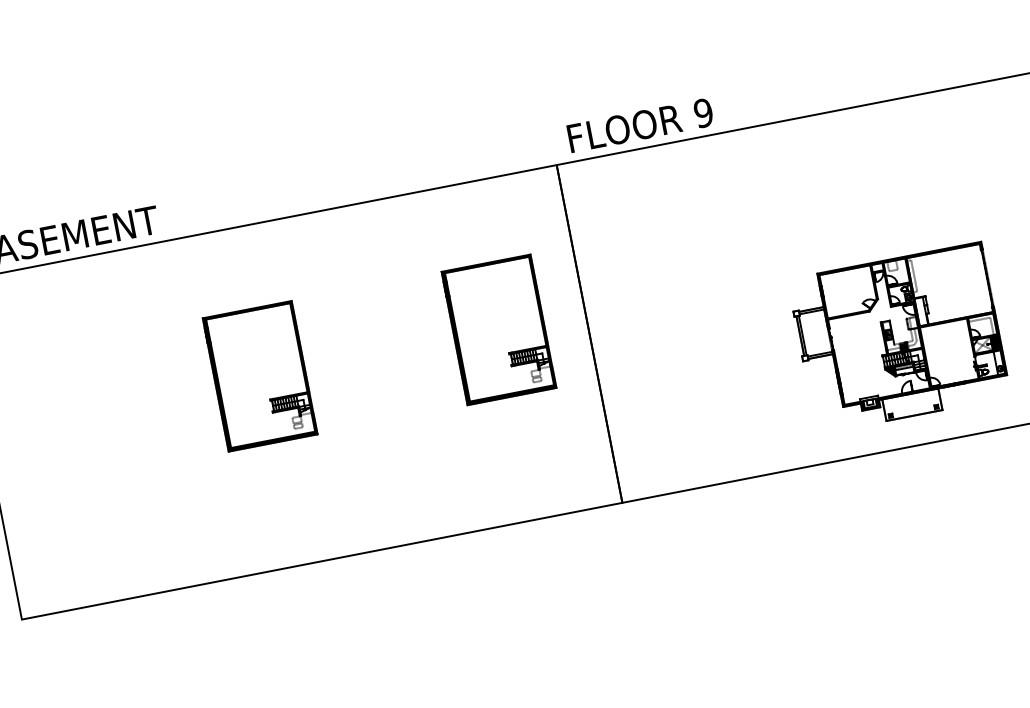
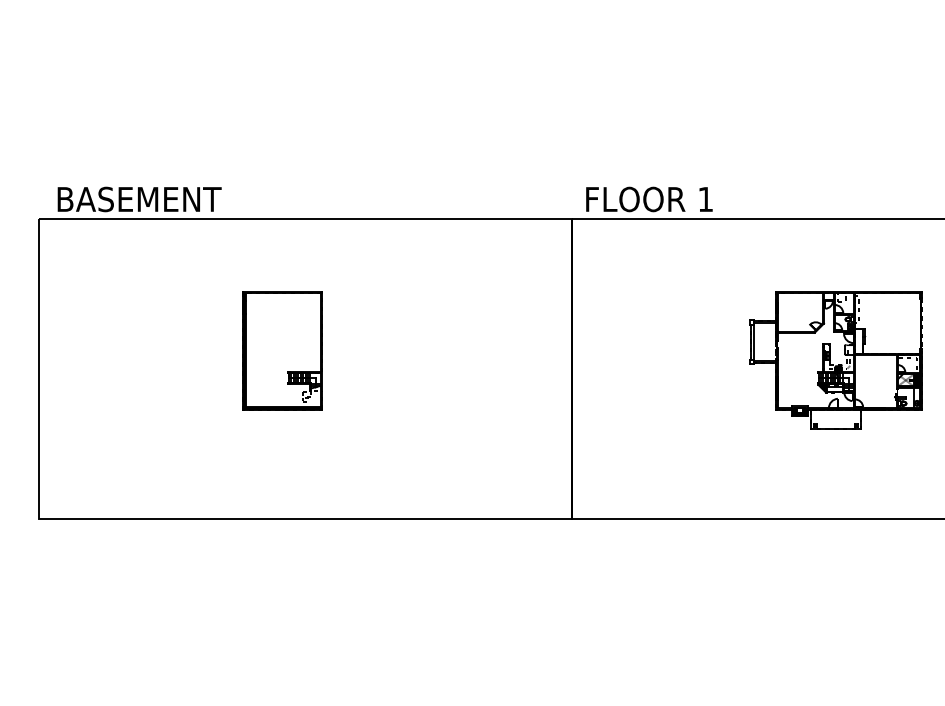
text: (703, 113) -> (705, 199), 9 -> 1
part: (498, 329) -> (494, 350), removed
part: (899, 338) -> (835, 360), moved

